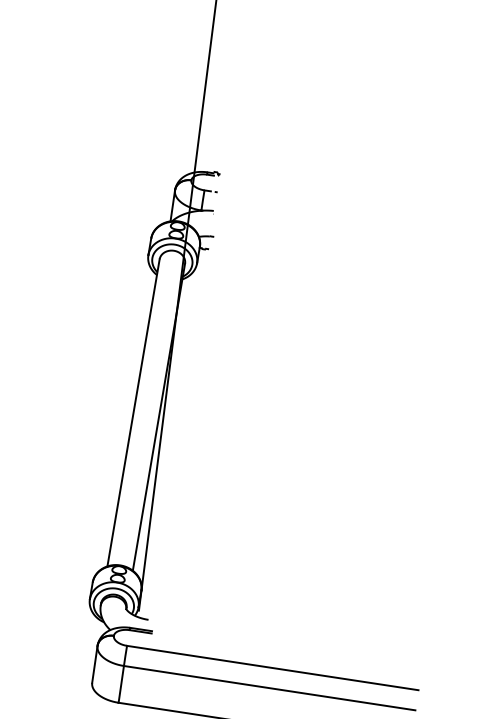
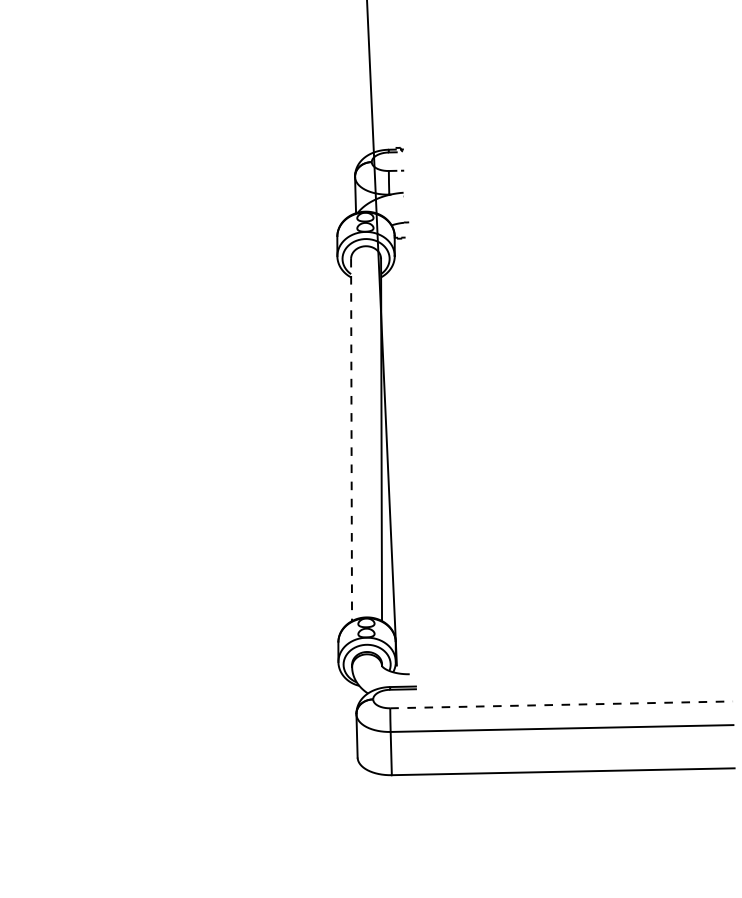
line: (133, 413) -> (351, 440), solid -> dashed
line: (273, 667) -> (562, 704), solid -> dashed

